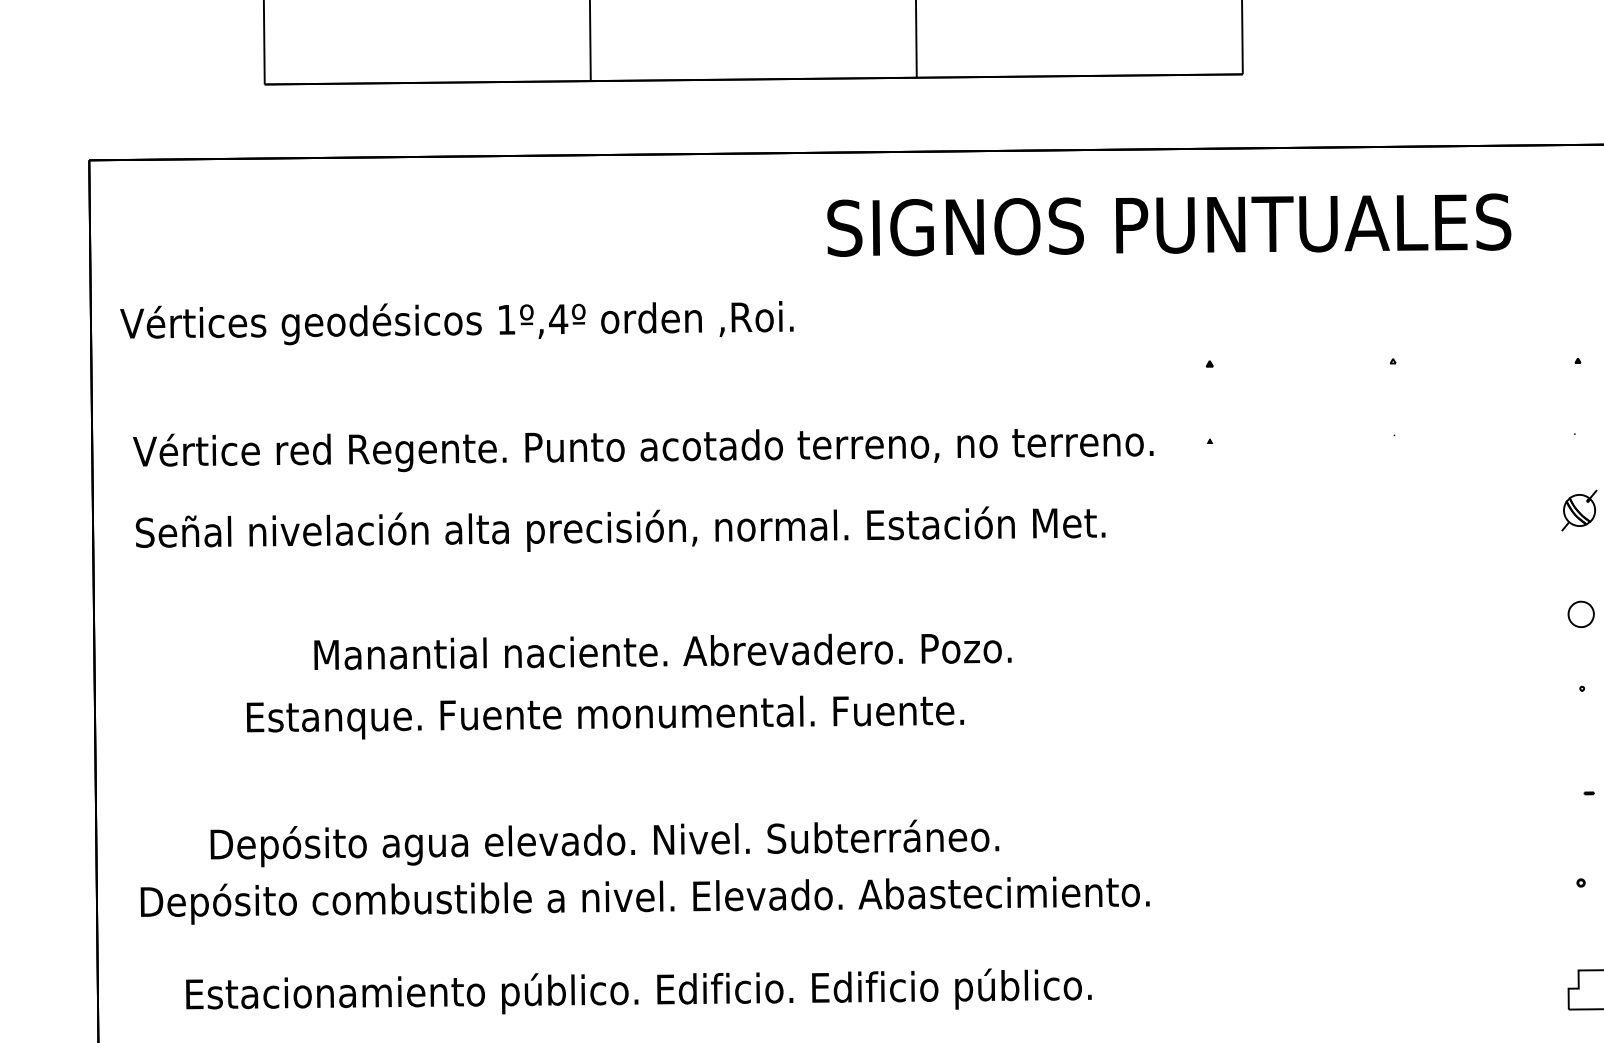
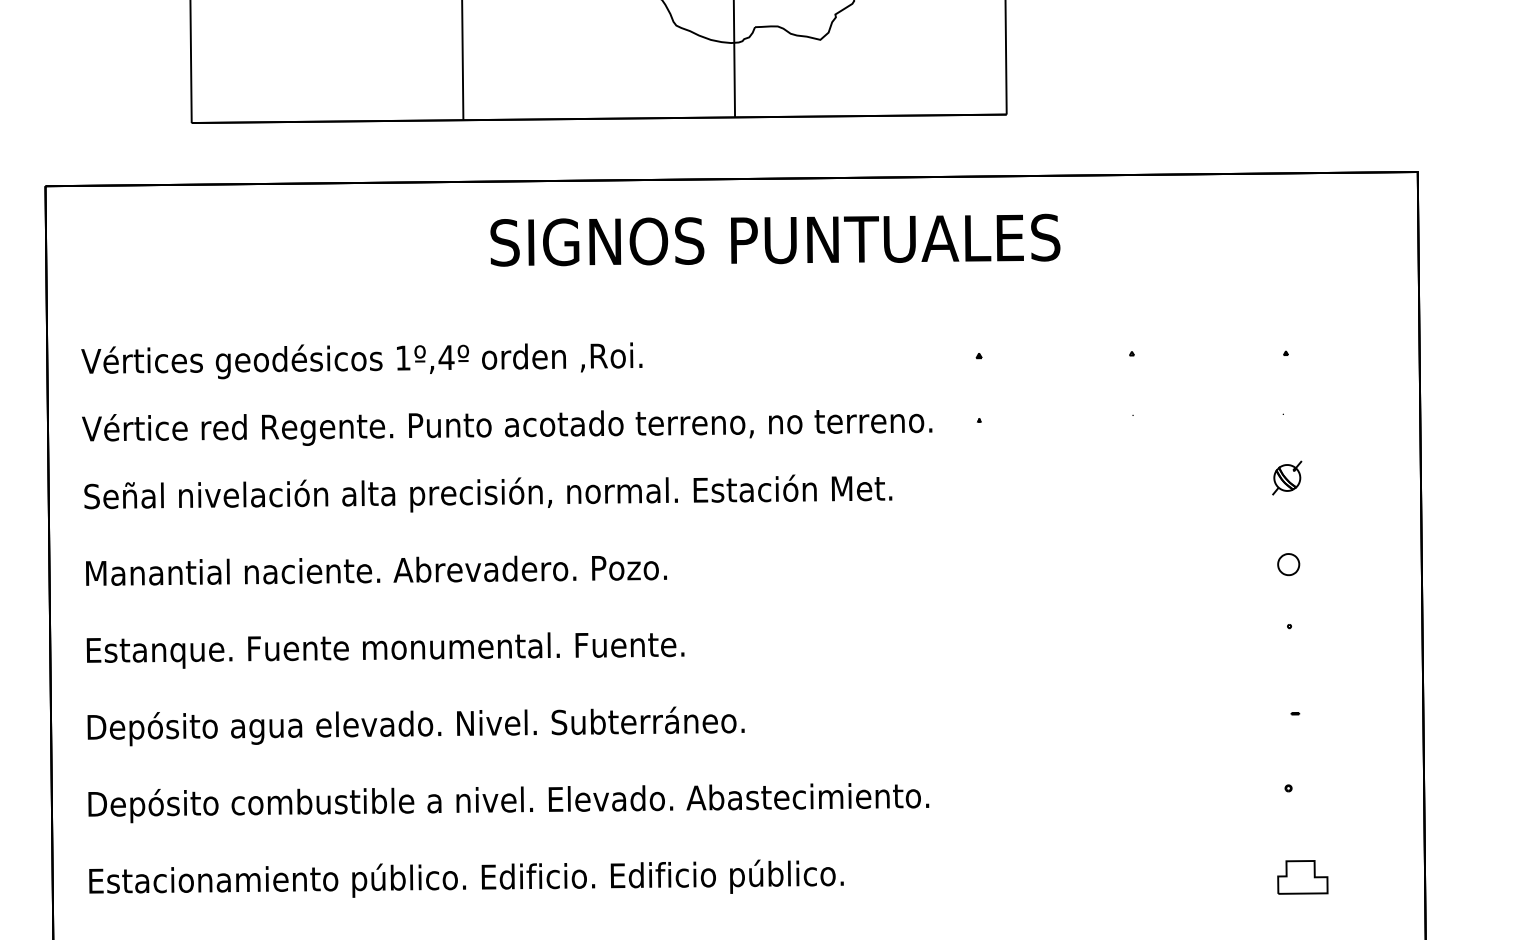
text: (1169, 224) -> (775, 239), moved
text: (456, 322) -> (361, 360), moved
text: (662, 651) -> (376, 570), moved
text: (605, 717) -> (385, 650), moved
text: (604, 843) -> (415, 726), moved
text: (638, 991) -> (466, 878), moved

